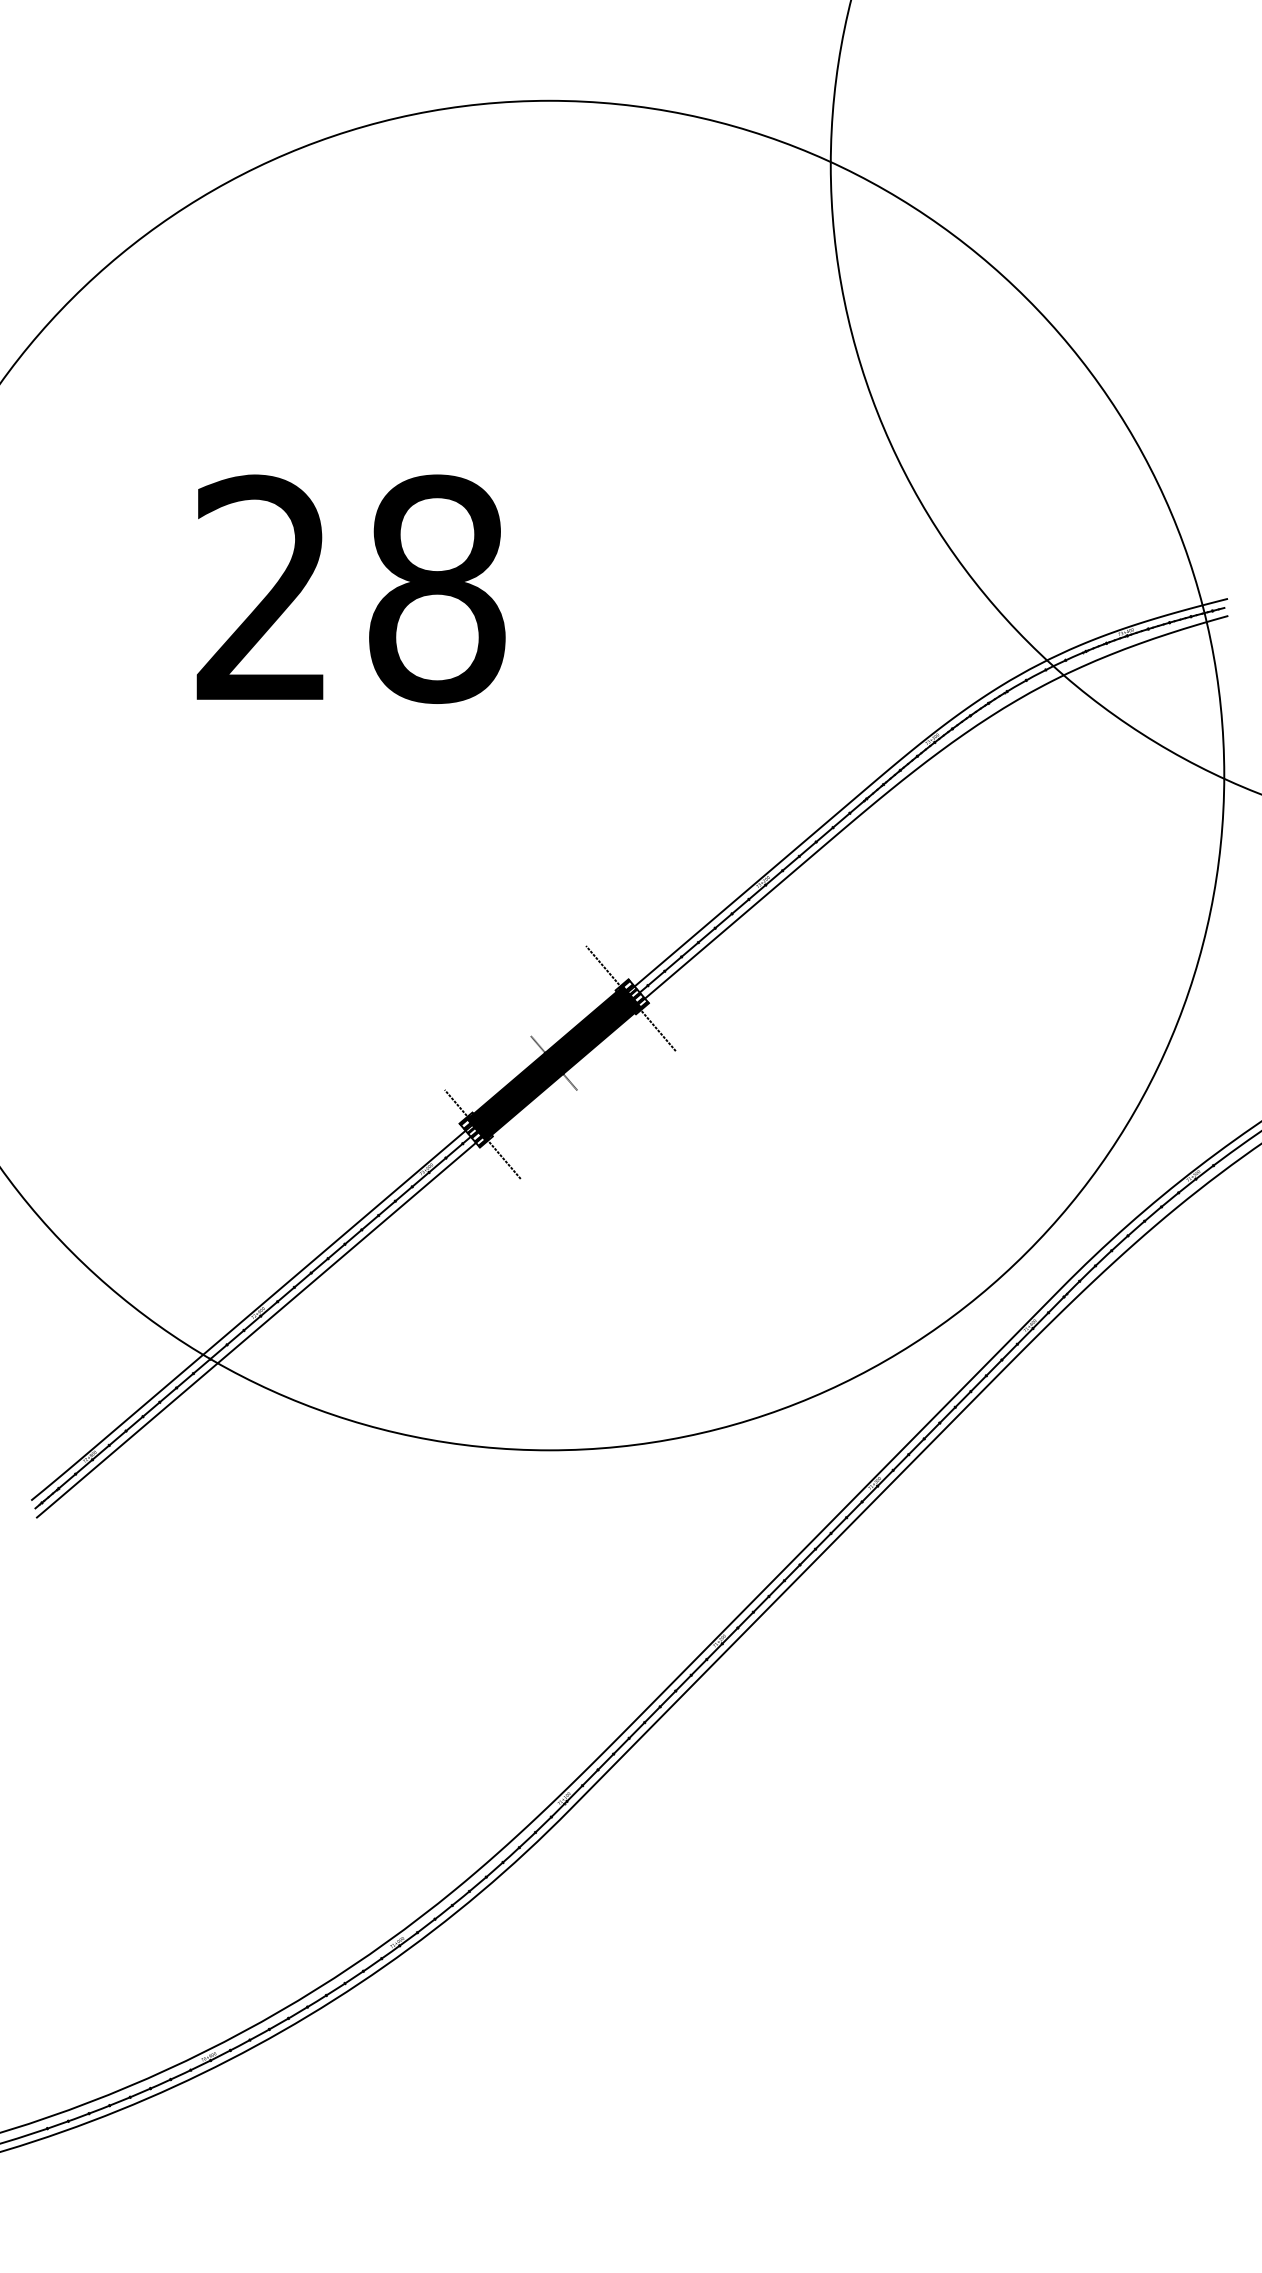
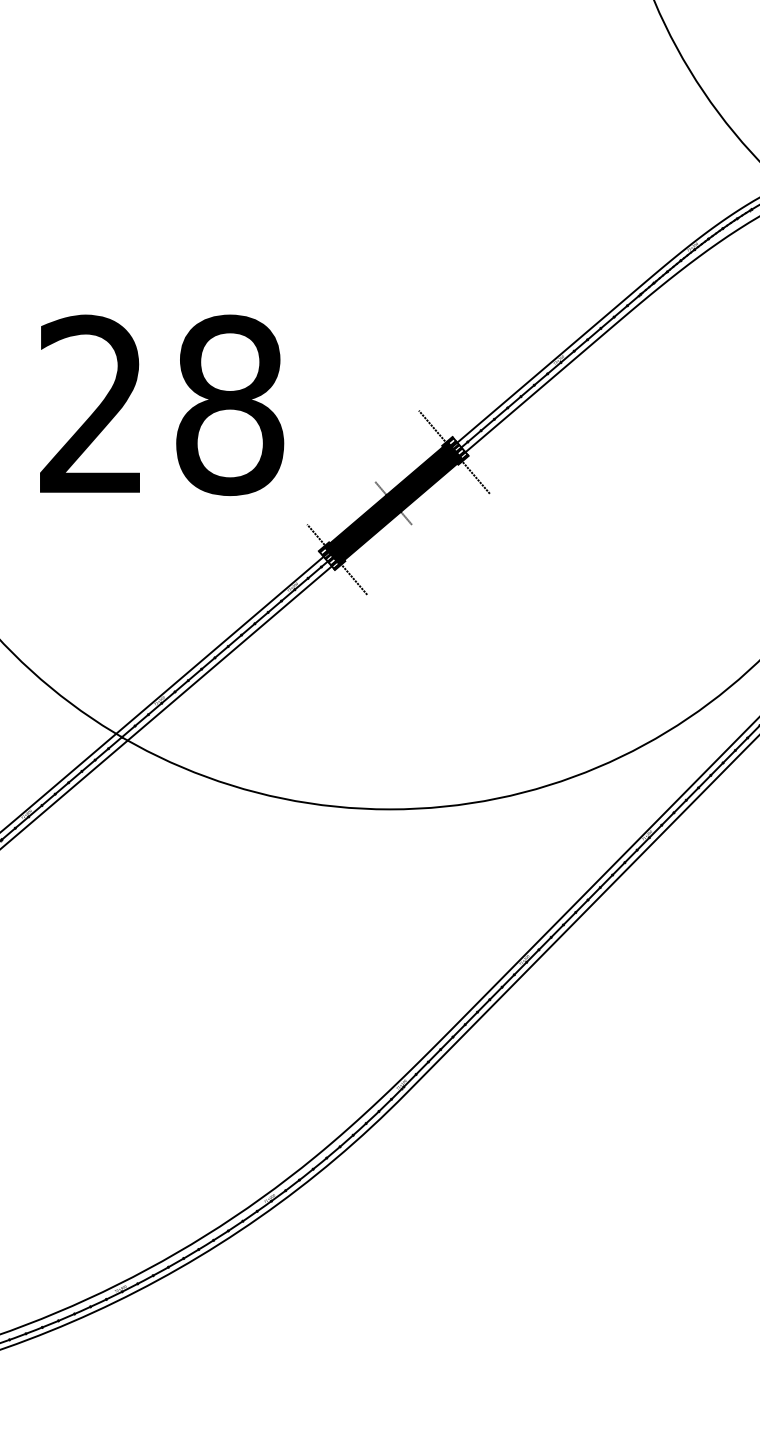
text: (350, 588) -> (161, 404), moved

